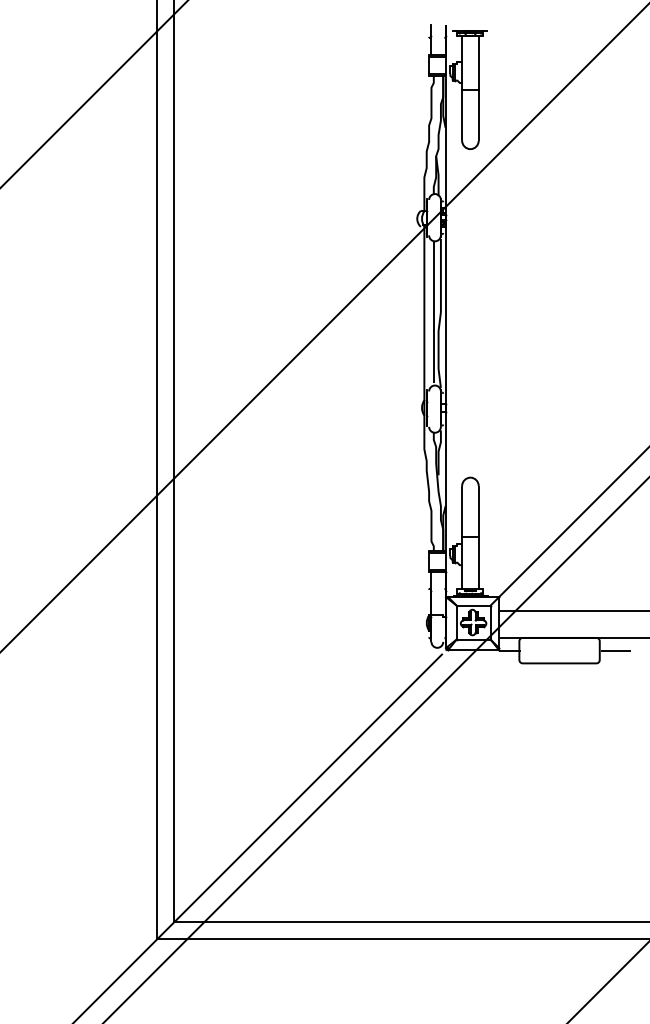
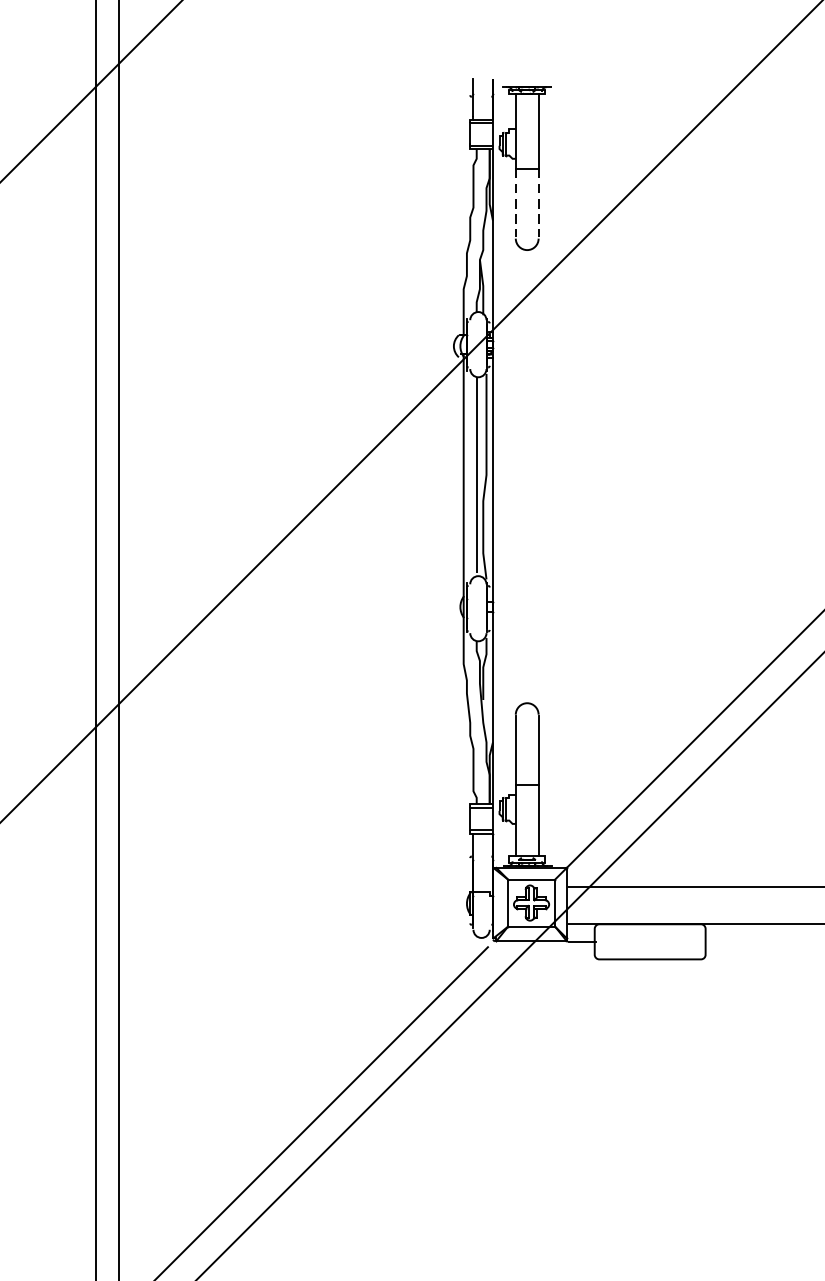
line: (462, 114) -> (516, 202), solid -> dashed
line: (478, 114) -> (538, 202), solid -> dashed
line: (615, 650) -> (727, 941), removed

